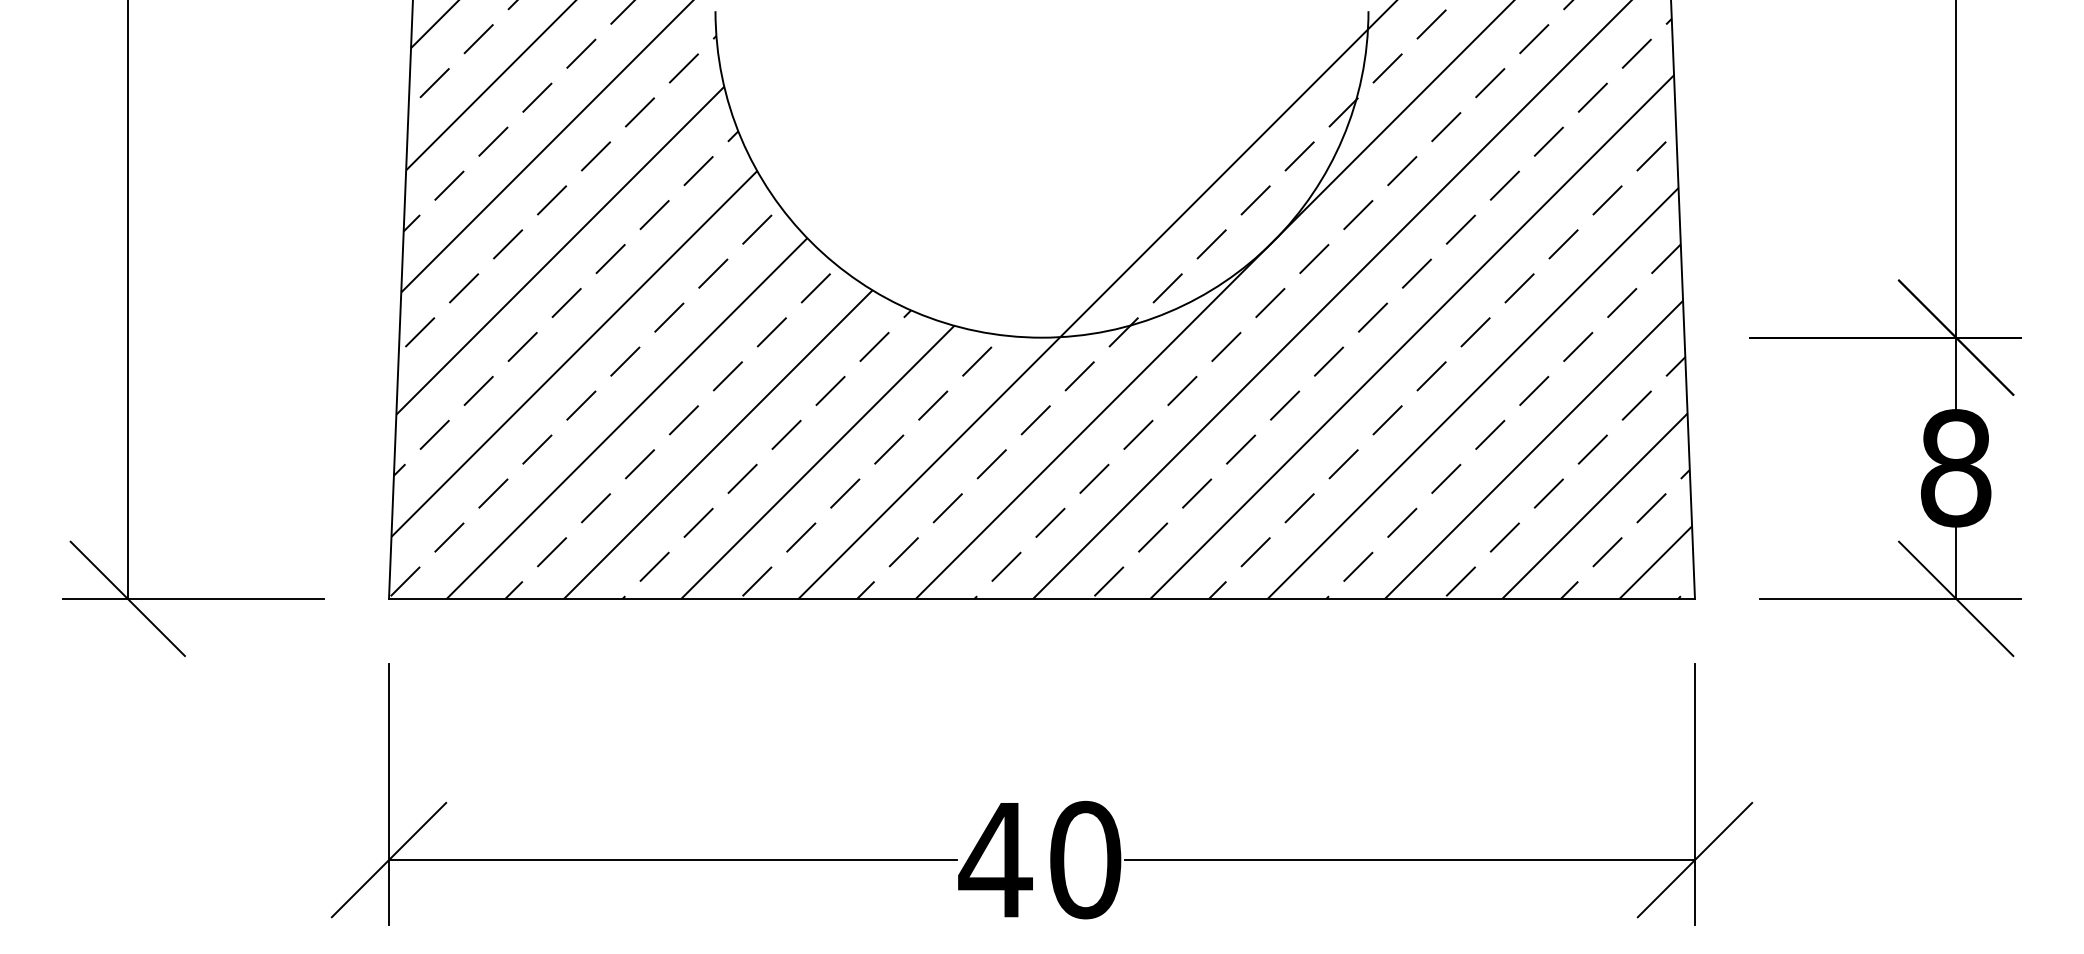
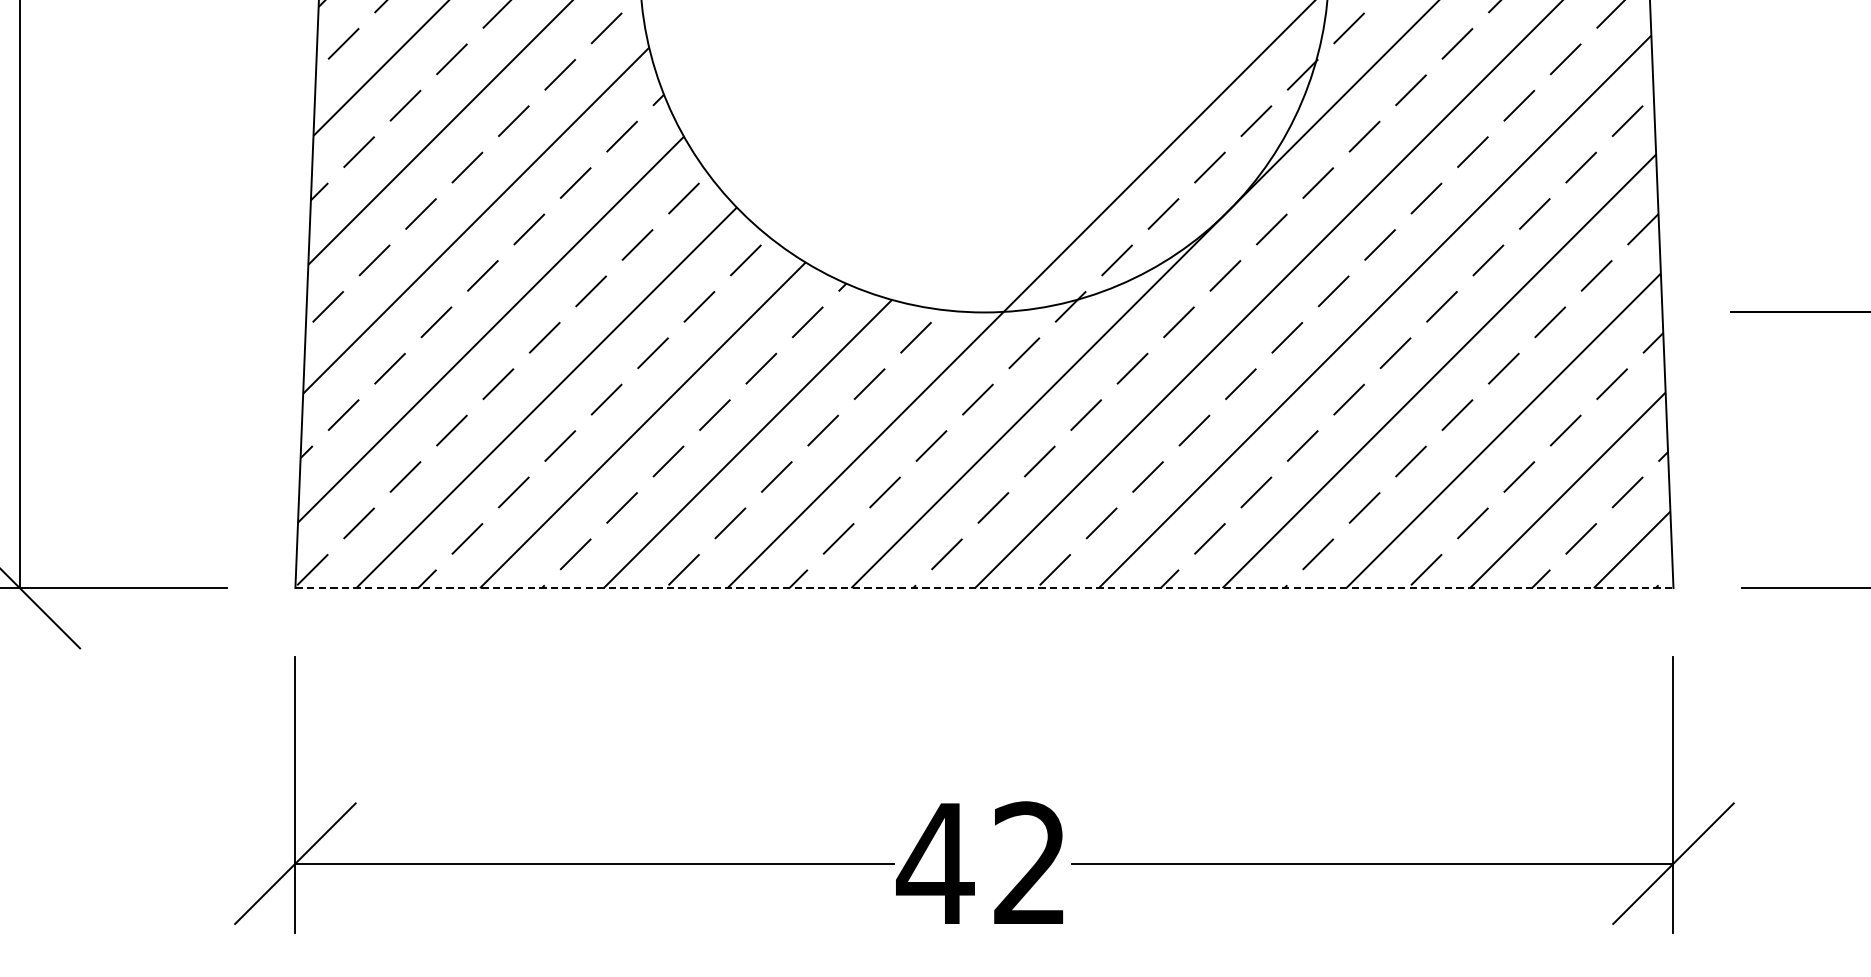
line: (1041, 598) -> (983, 587), solid -> dashed
text: (1085, 859) -> (1030, 863), 40 -> 42

